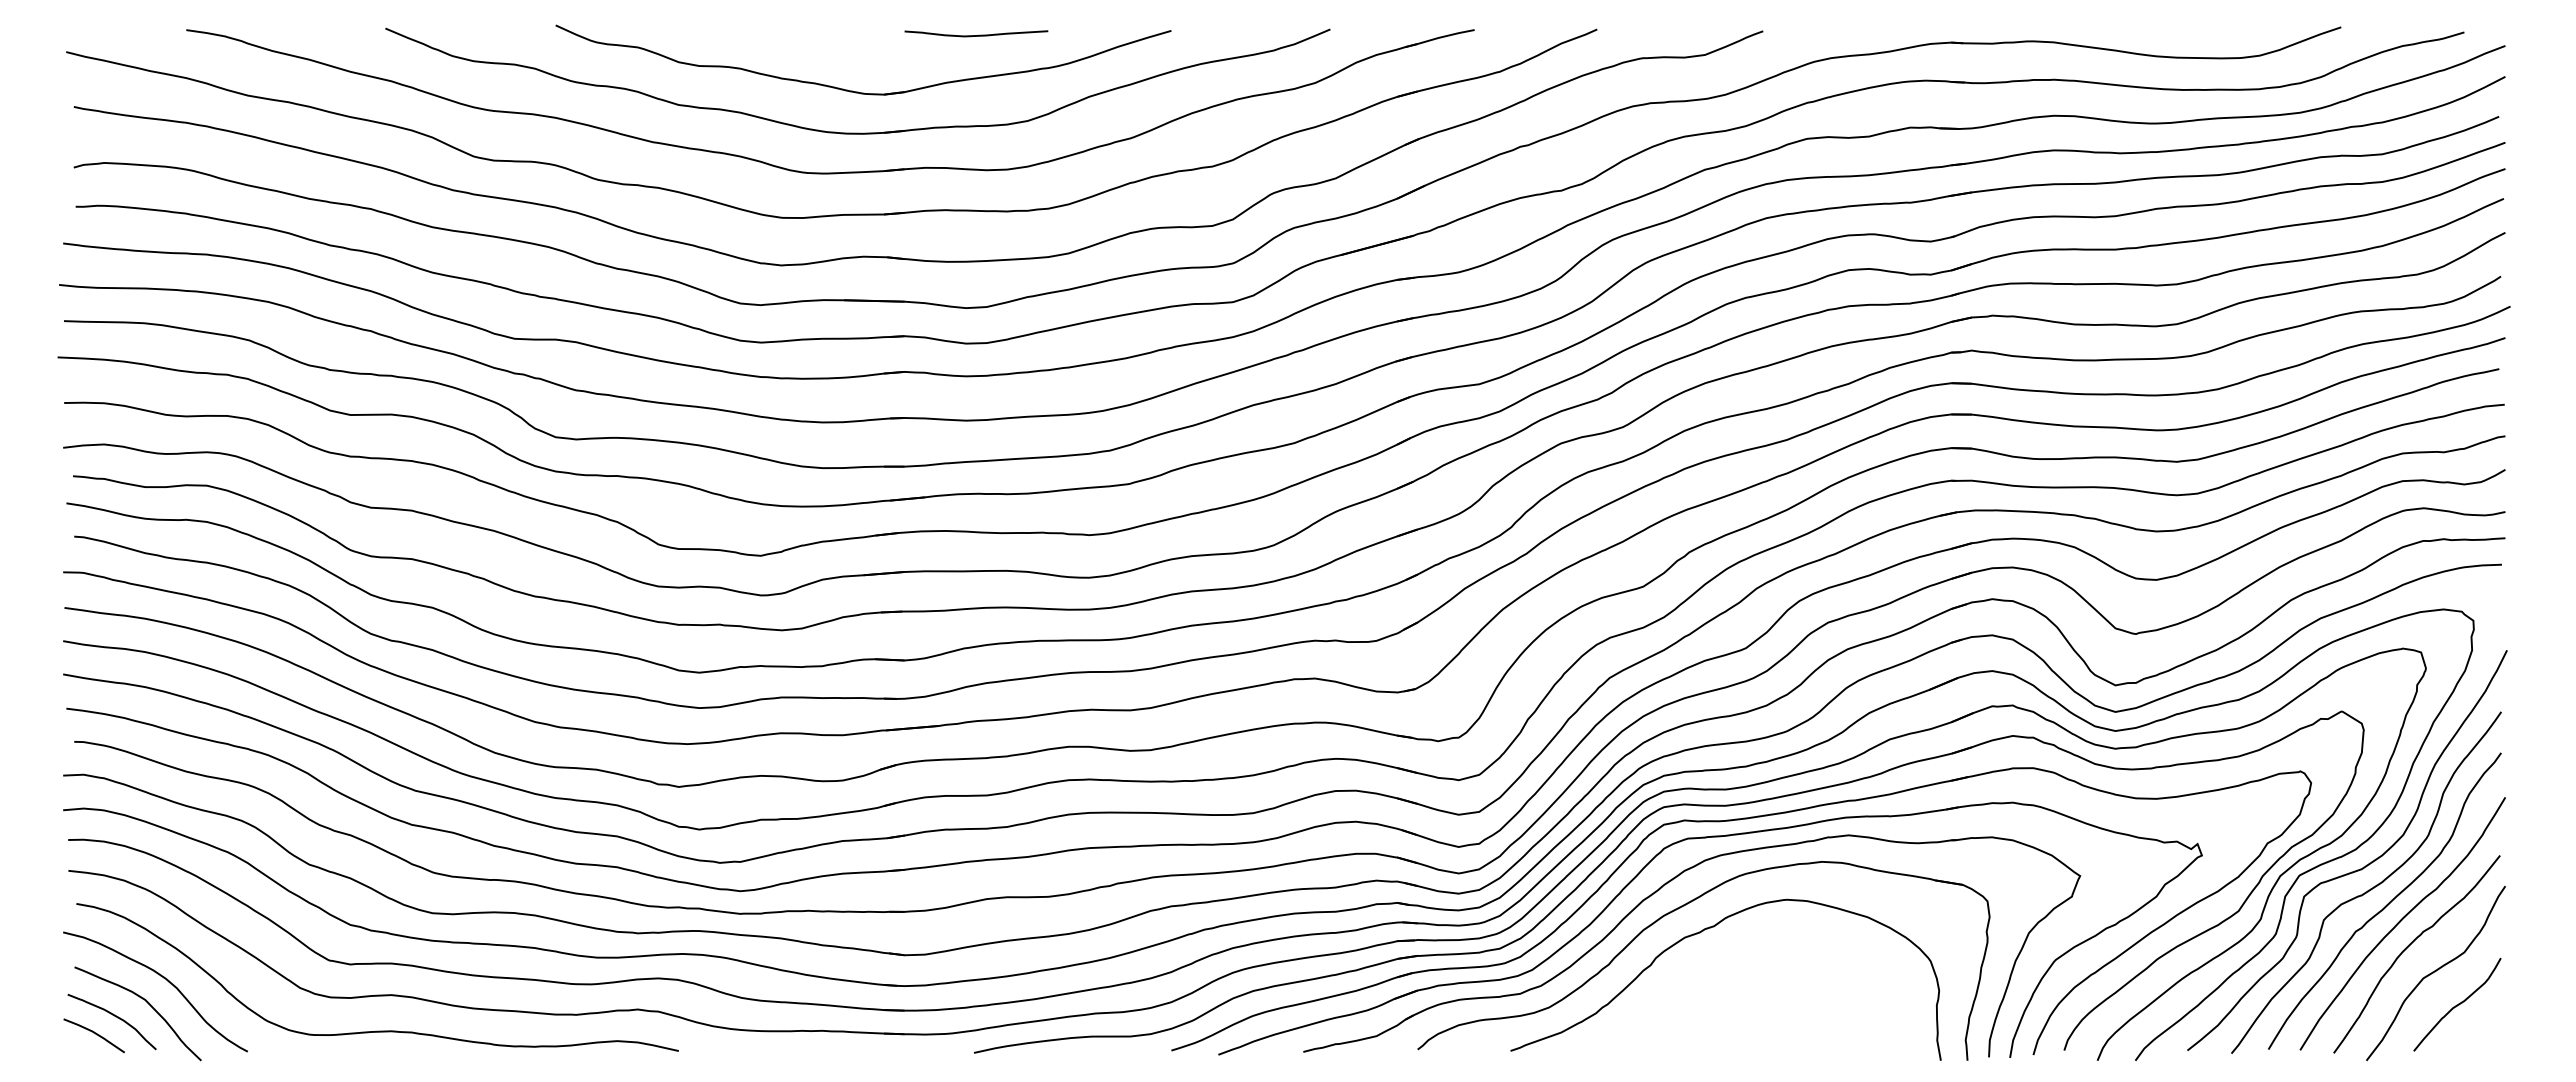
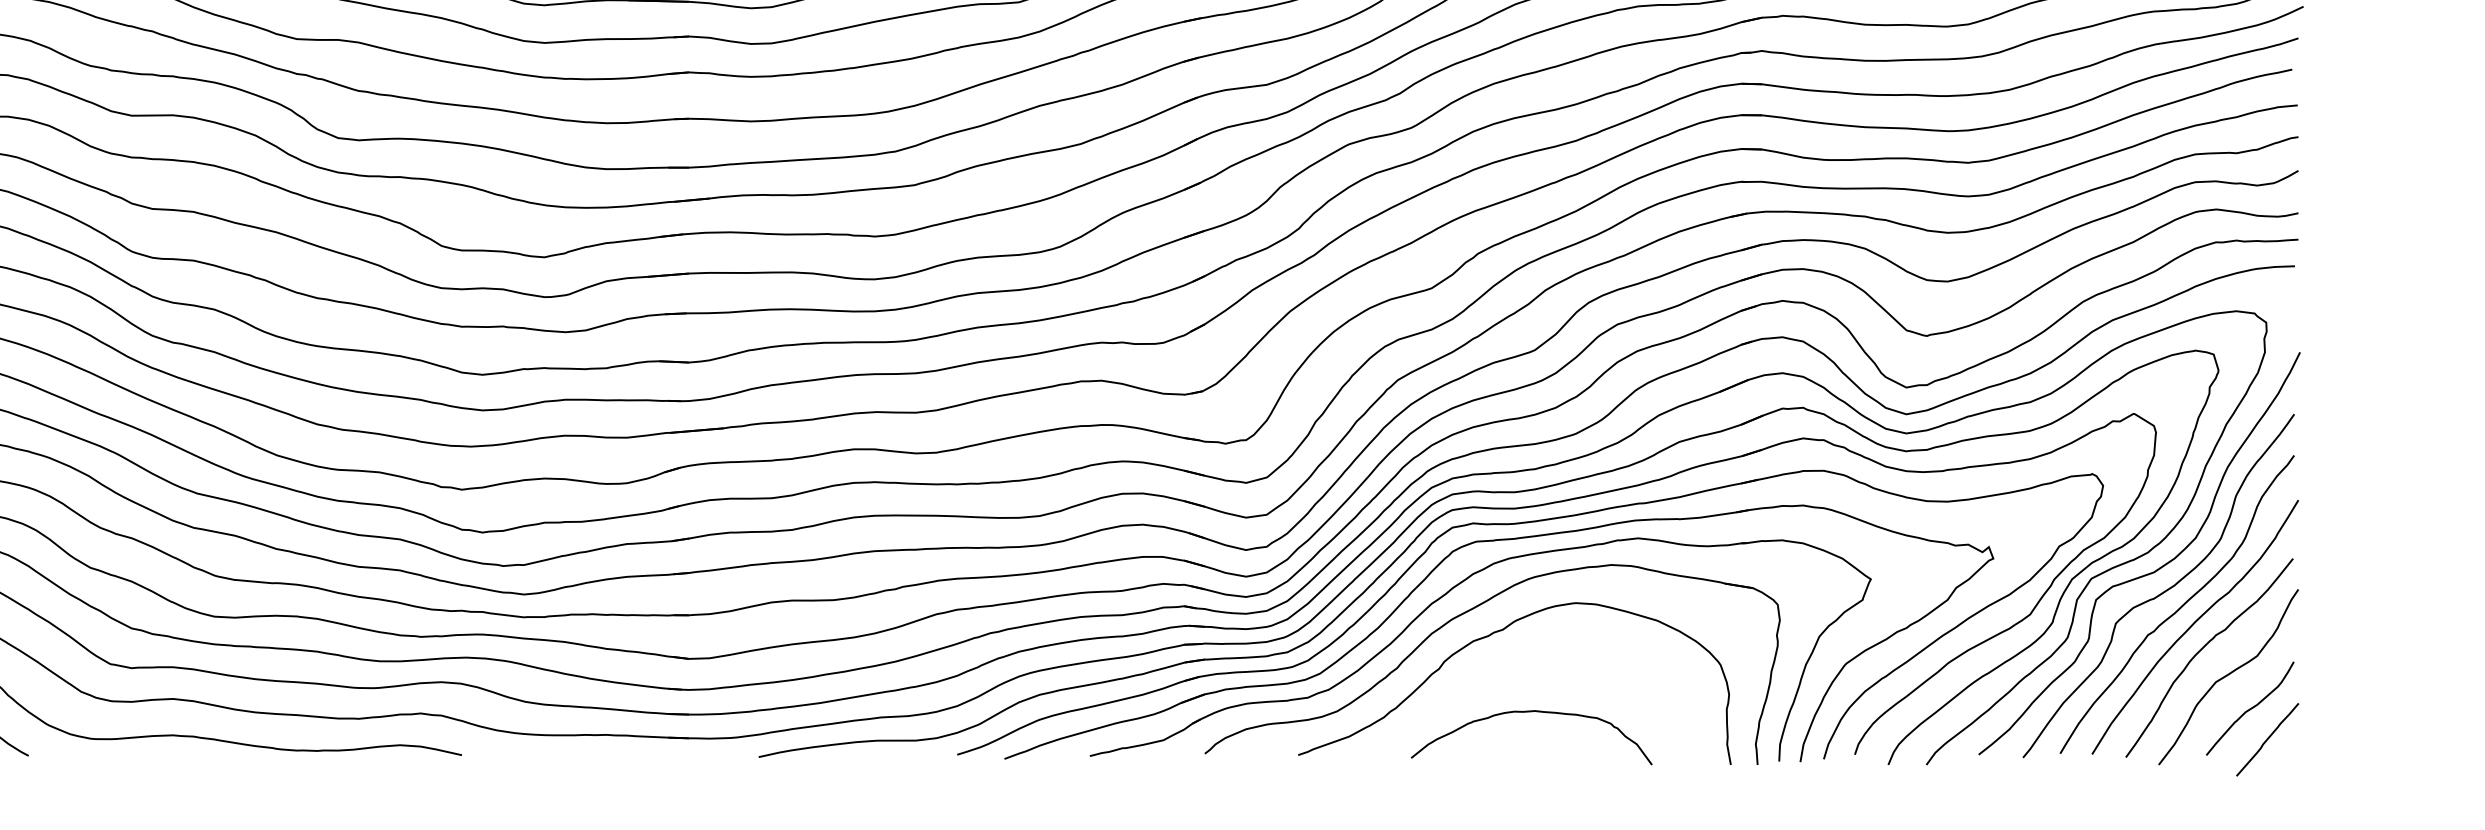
curve: (1742, 1008) -> (1531, 712), added
line: (2474, 1035) -> (2267, 739), added

